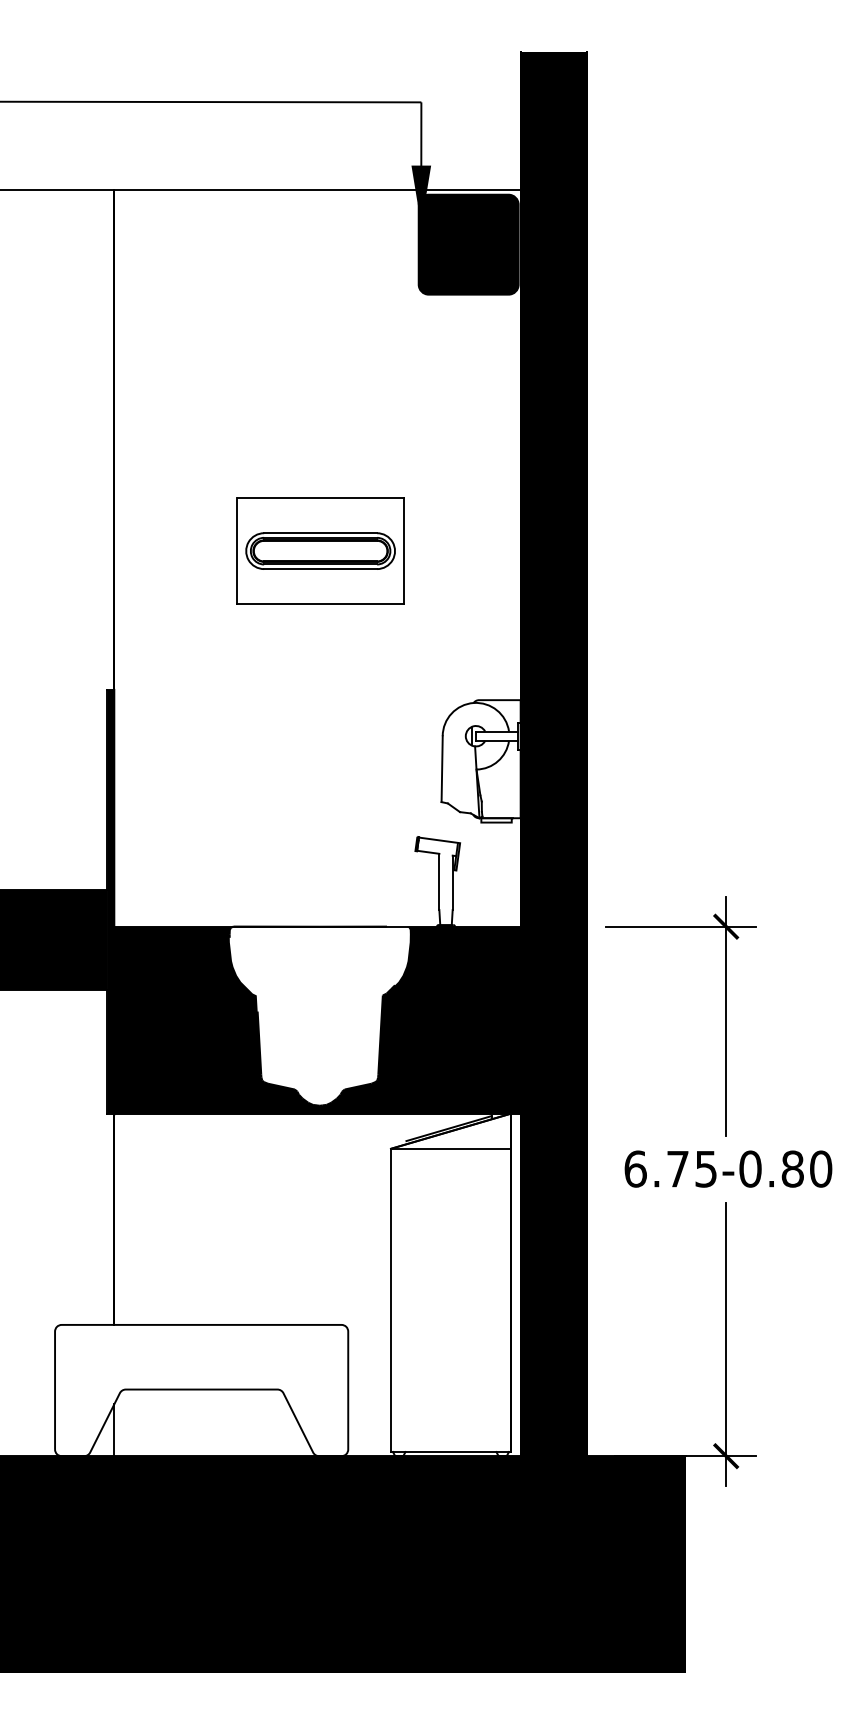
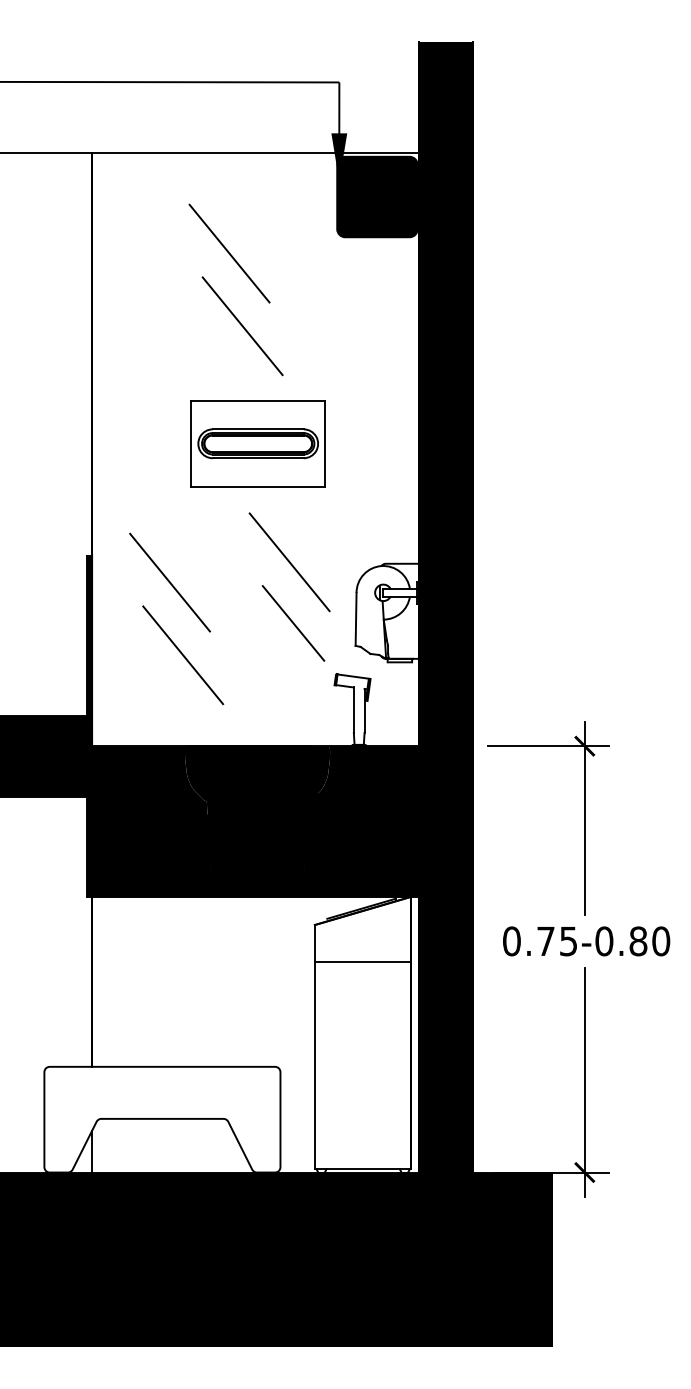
line: (284, 314) -> (229, 253), added
line: (300, 404) -> (242, 325), added
line: (359, 697) -> (289, 561), added
line: (210, 723) -> (169, 582), added
line: (364, 773) -> (293, 622), added
line: (226, 813) -> (182, 655), added
fill: (319, 1015) -> (257, 817), added
line: (450, 1149) -> (362, 961), moved
text: (635, 1168) -> (511, 940), 6.75-0.80 -> 0.75-0.80

